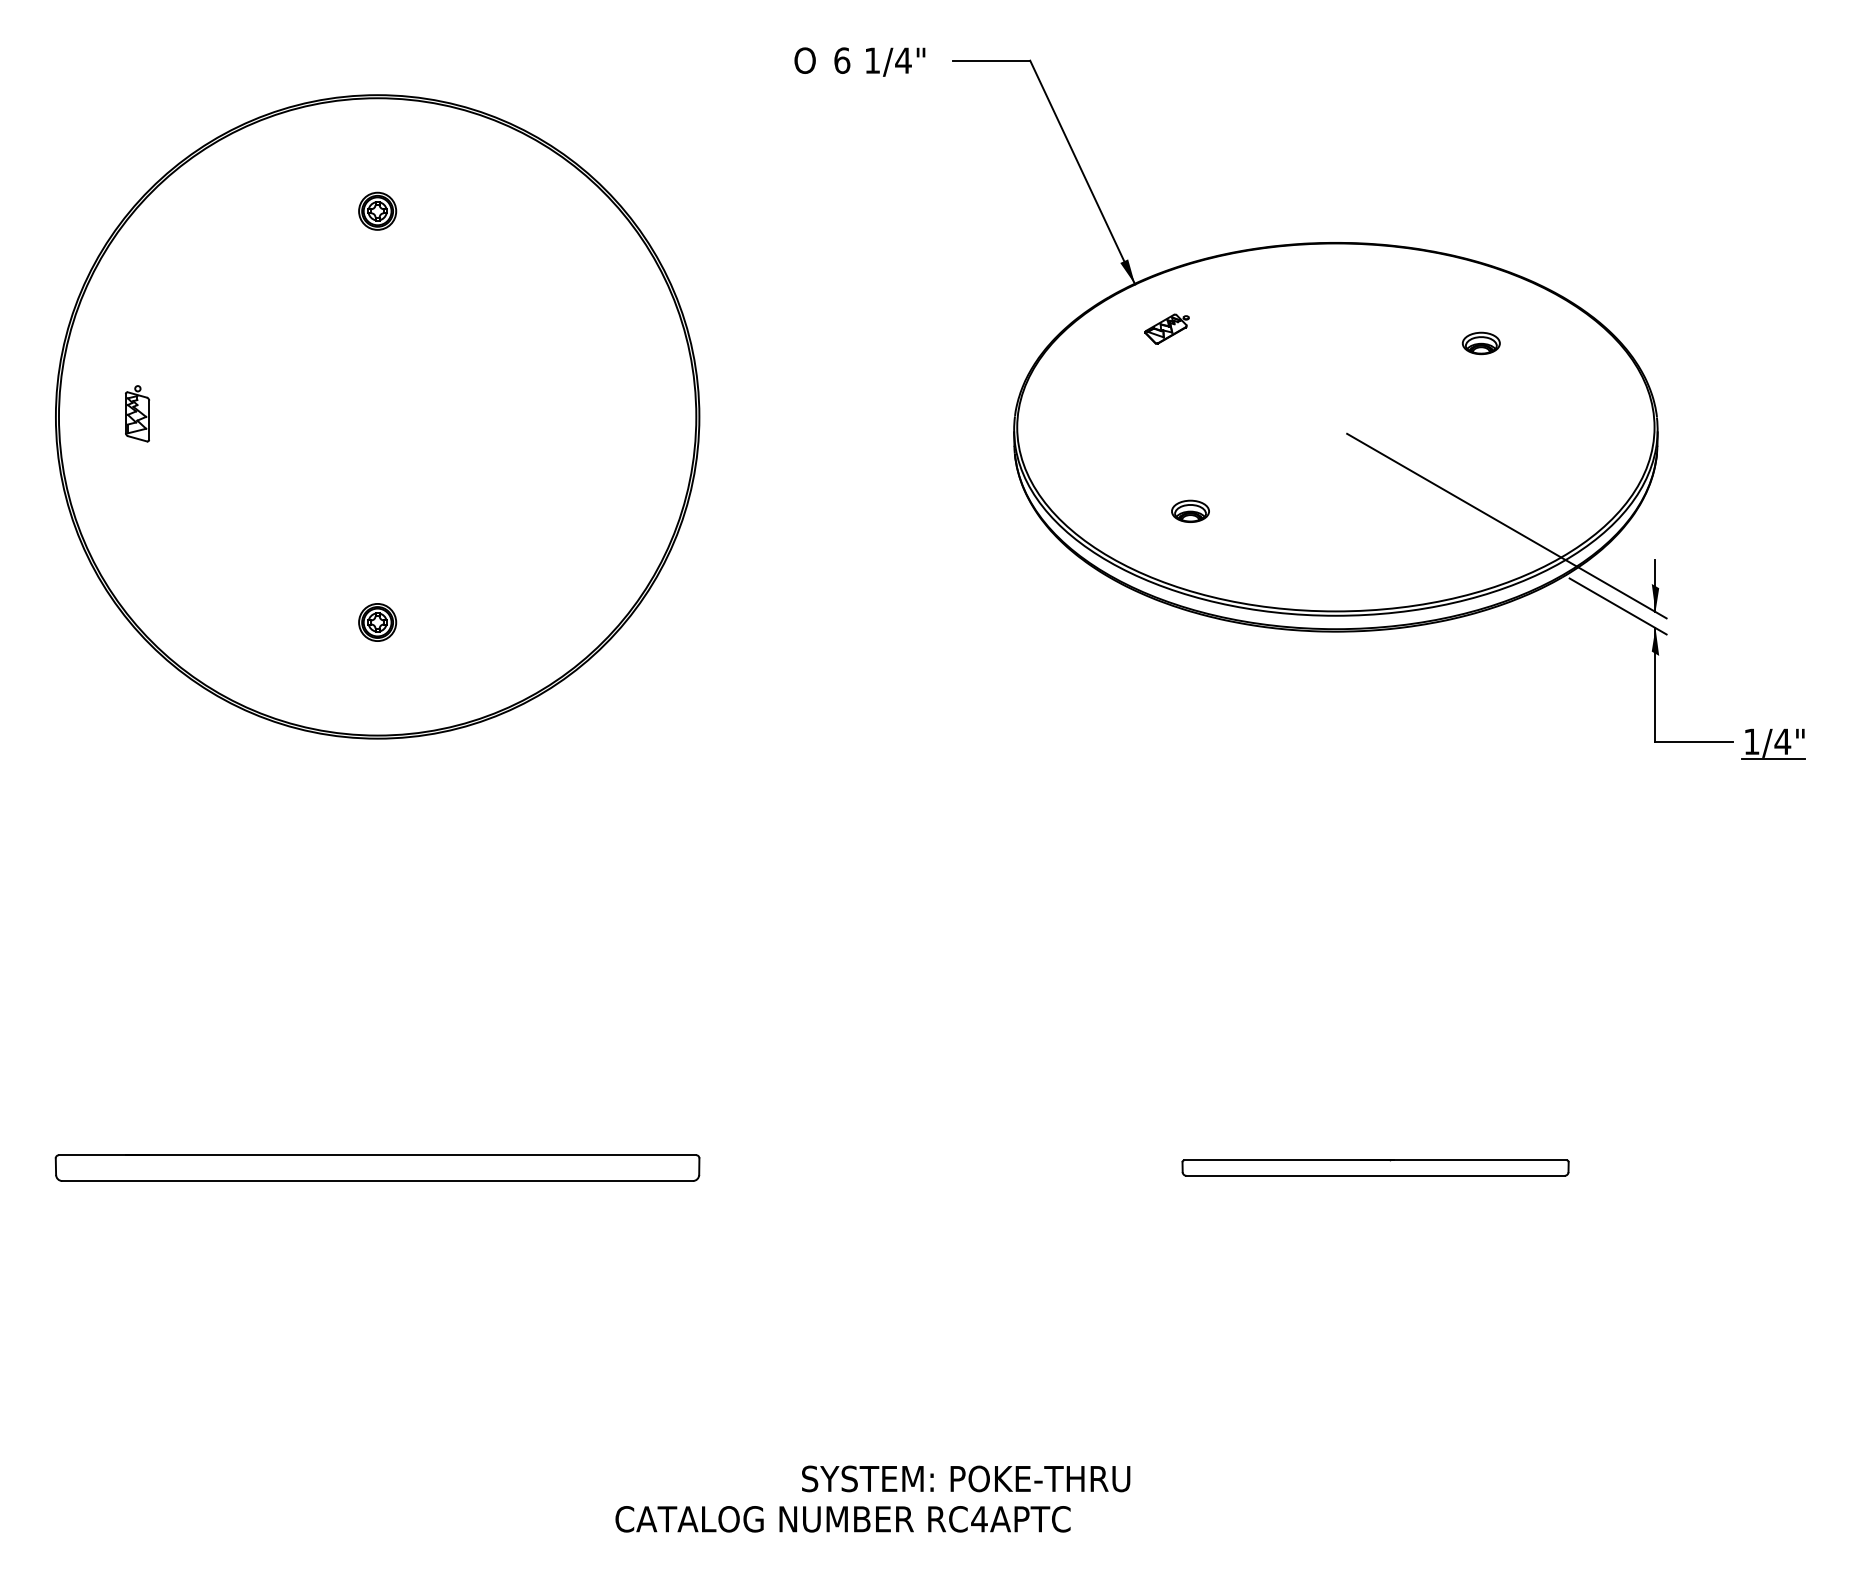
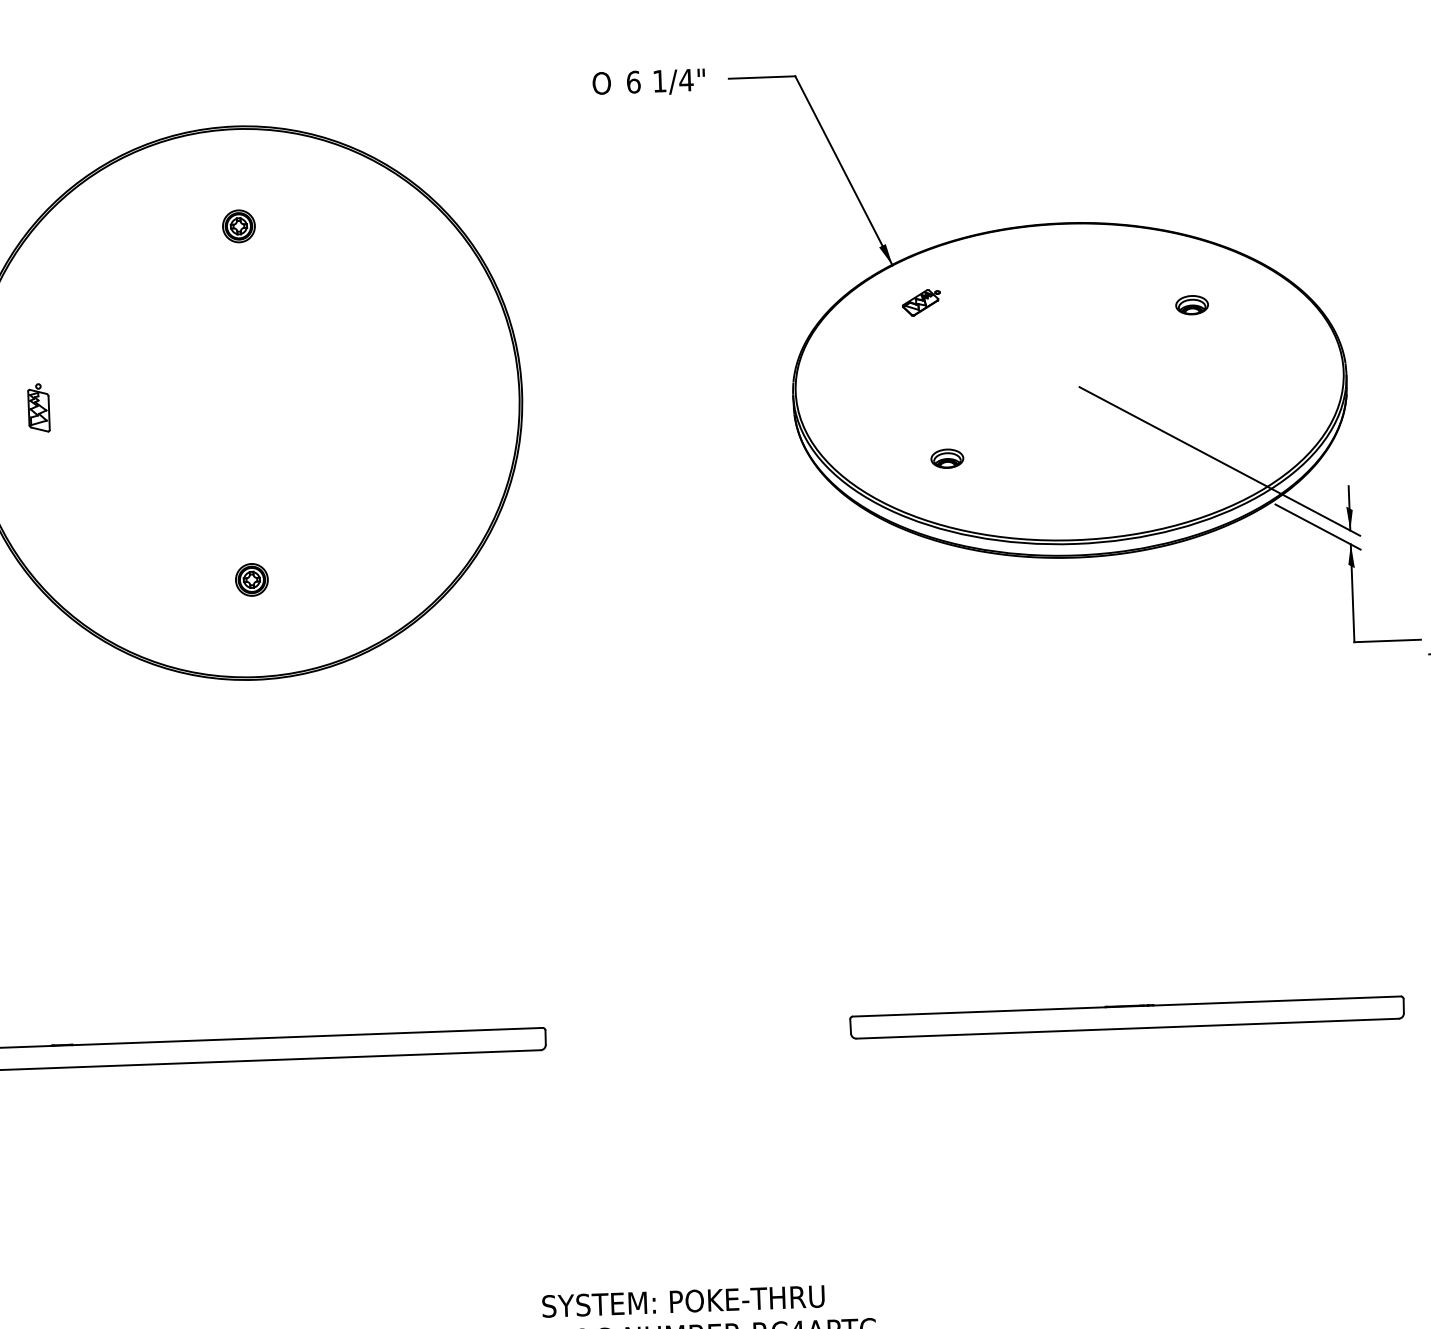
part: (1375, 1167) -> (1127, 1017), size x1.67
text: (966, 1478) -> (683, 1301), moved

